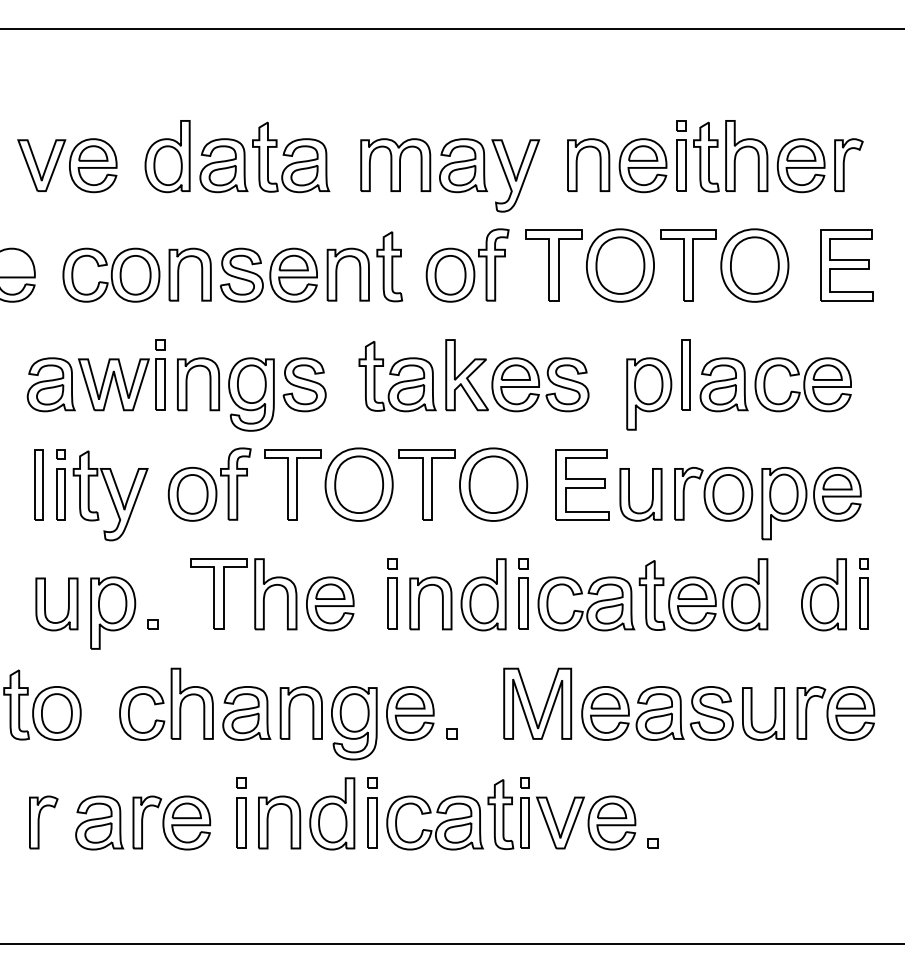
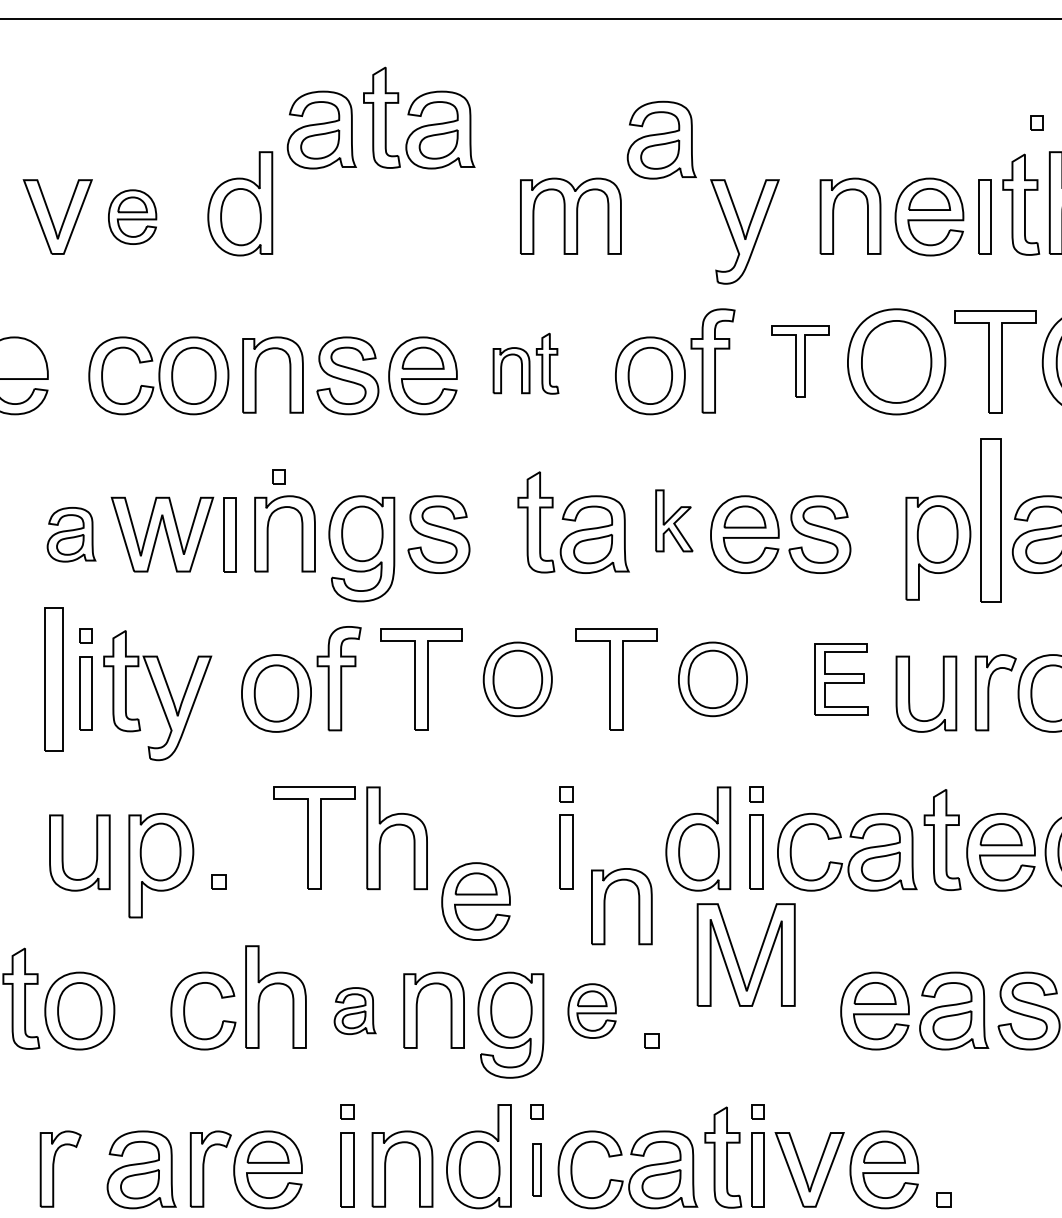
part: (681, 125) -> (1037, 122), moved
part: (264, 157) -> (380, 118), moved
part: (93, 165) -> (132, 216), size x0.7
part: (463, 165) -> (661, 139), moved
part: (553, 265) -> (799, 361), size x0.7
part: (364, 266) -> (525, 363), size x0.6
part: (160, 344) -> (279, 476), moved
part: (685, 374) -> (990, 519), size x1.6
part: (466, 375) -> (673, 521), size x0.6
part: (50, 384) -> (70, 534), size x0.7
part: (38, 484) -> (53, 679), size x1.4
part: (358, 484) -> (516, 679), size x0.7
part: (493, 484) -> (712, 679), size x0.7
part: (582, 484) -> (841, 679), size x0.7
part: (330, 603) -> (476, 900), moved
part: (419, 603) -> (605, 906), moved
part: (531, 705) -> (737, 957), moved
part: (246, 713) -> (354, 1011), size x0.6
part: (410, 713) -> (592, 1011), size x0.7
part: (372, 822) -> (537, 1169), size x0.7

